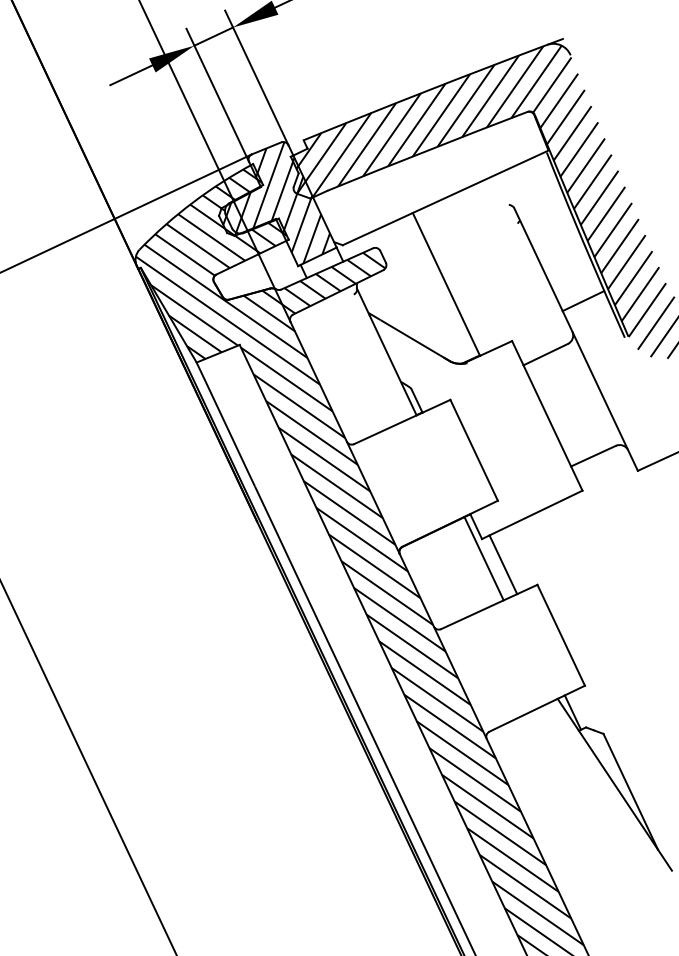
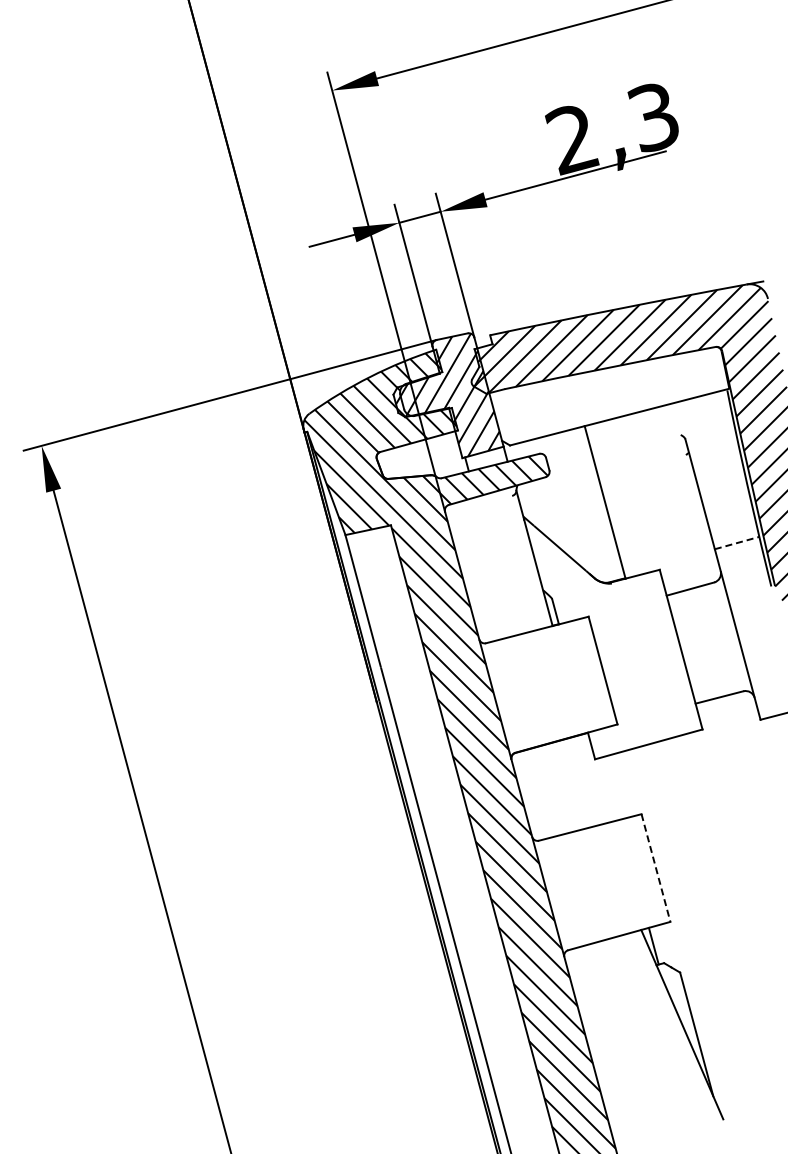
line: (583, 300) -> (737, 542), solid -> dashed
line: (483, 558) -> (593, 778), removed
line: (503, 564) -> (611, 788), removed
line: (560, 635) -> (655, 868), solid -> dashed

